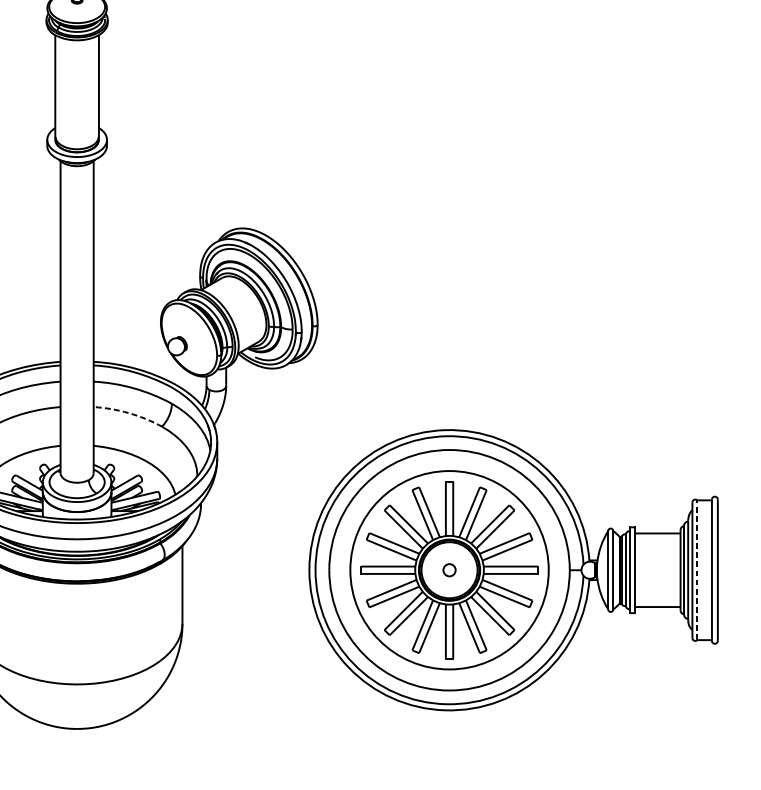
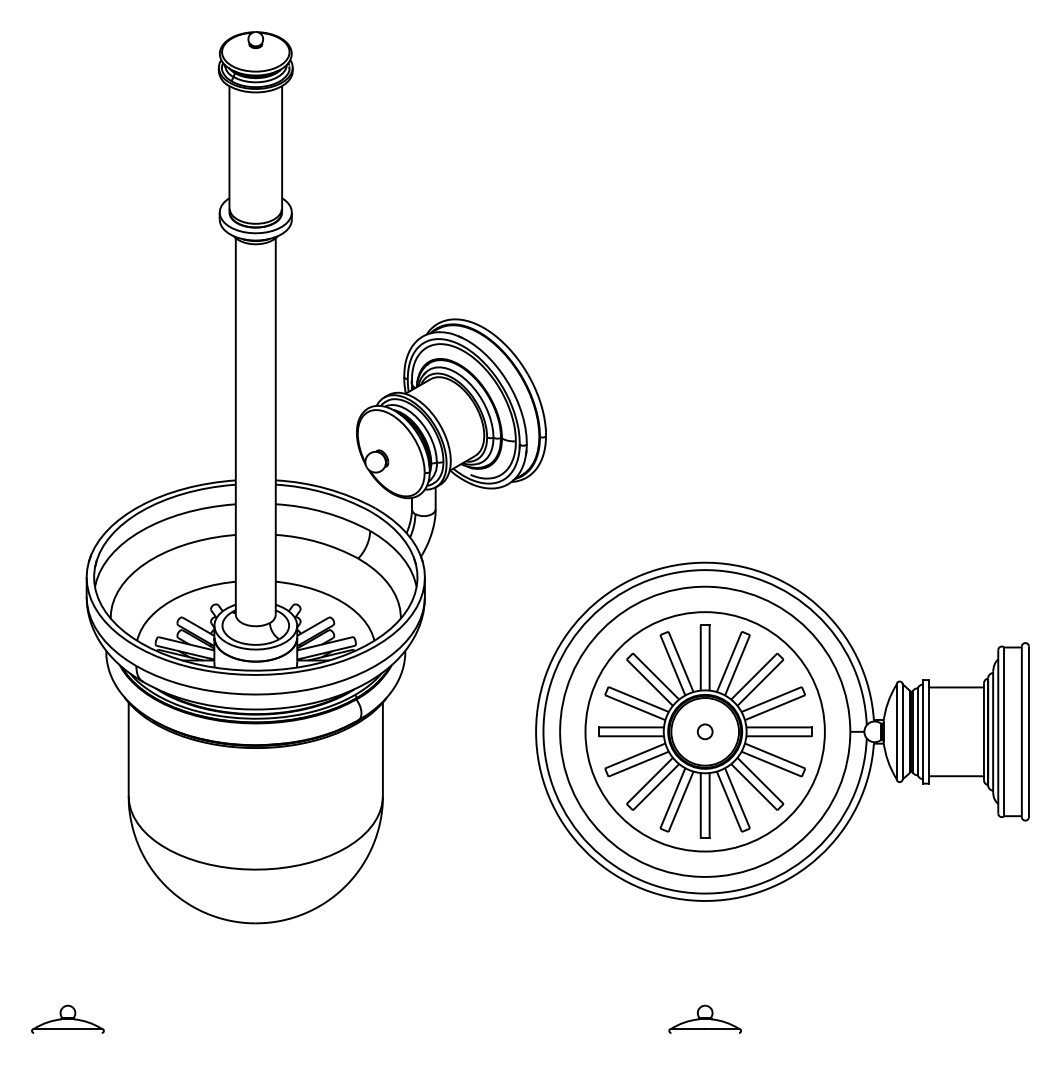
arc: (129, 413) -> (318, 542), dashed -> solid
line: (697, 569) -> (1004, 731), dashed -> solid

